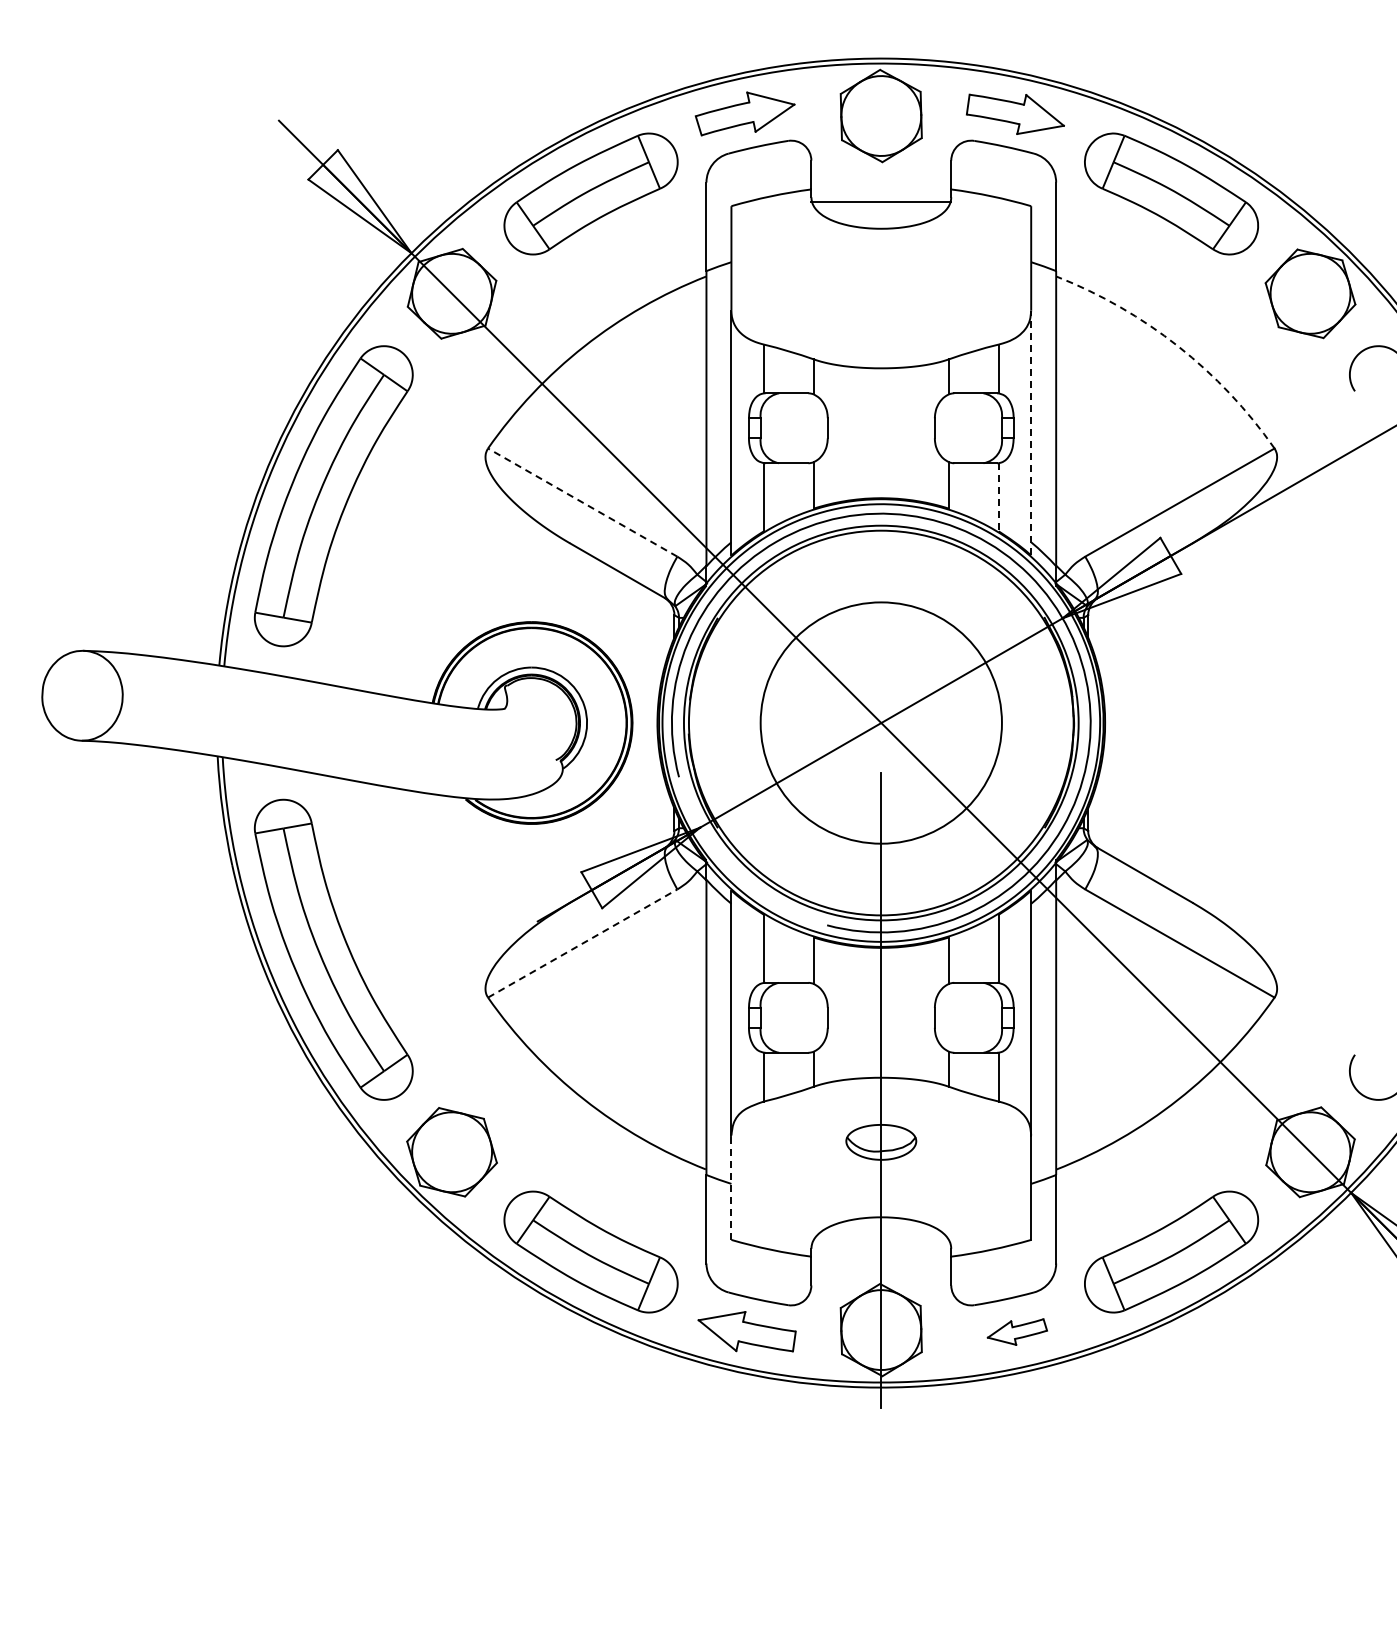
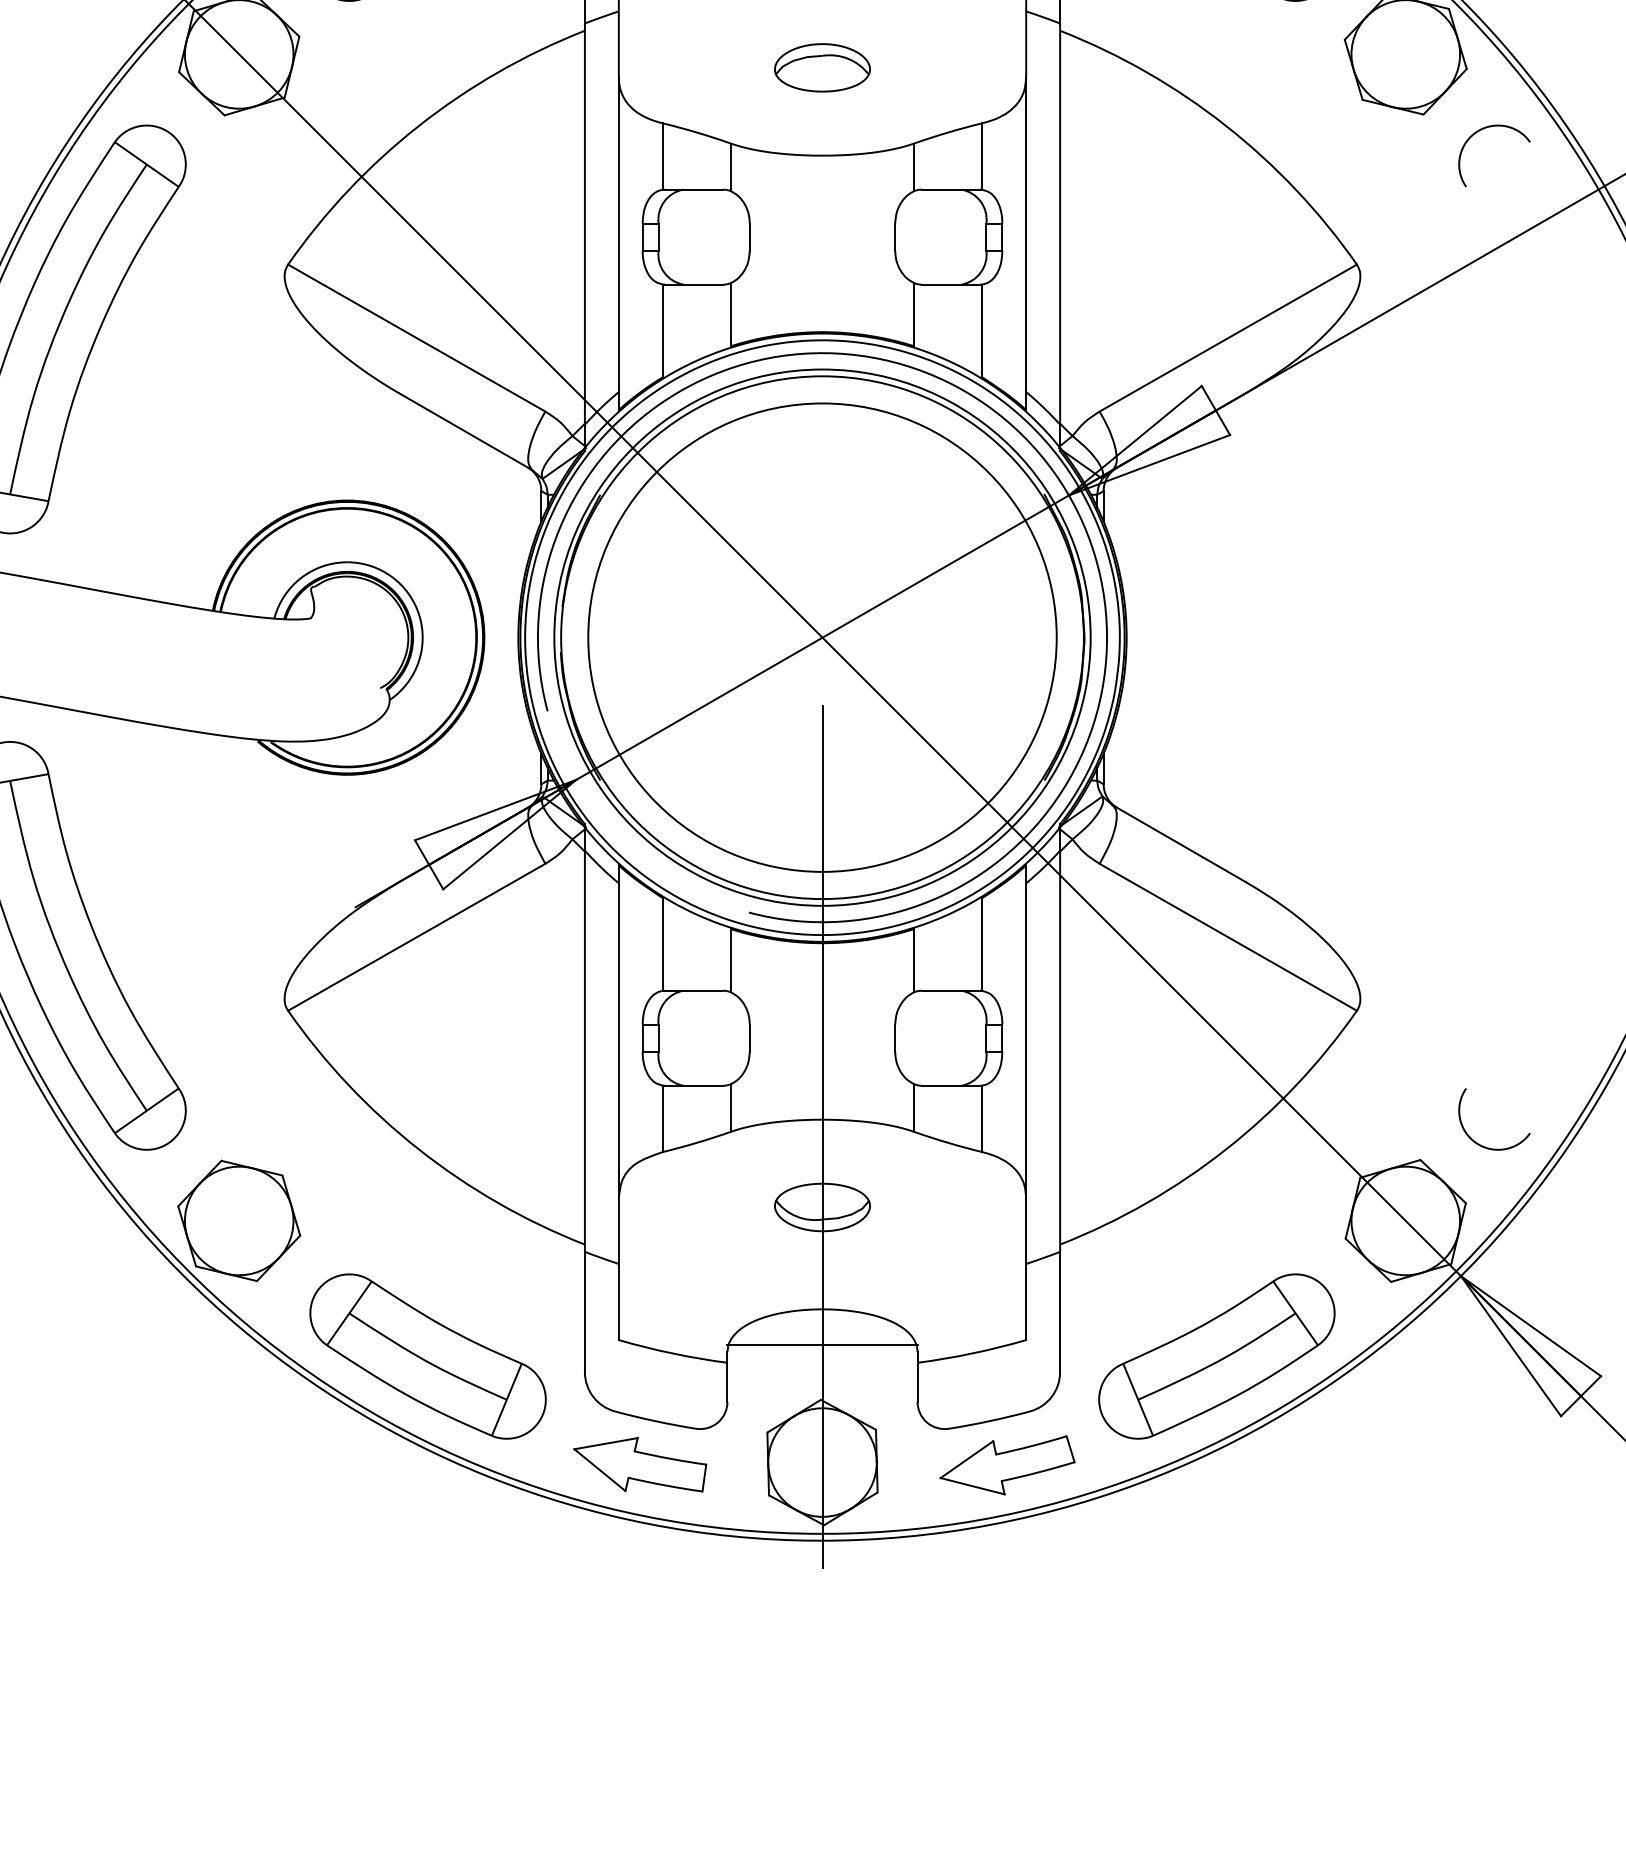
part: (881, 303) -> (822, 67), added
arc: (1178, 346) -> (1226, 125), dashed -> solid
line: (1031, 432) -> (1026, 242), dashed -> solid
line: (998, 497) -> (981, 331), dashed -> solid
line: (582, 502) -> (416, 337), dashed -> solid
circle: (880, 722) -> (821, 636), size x1.43
line: (583, 943) -> (417, 937), dashed -> solid
line: (731, 1187) -> (618, 1268), dashed -> solid
line: (881, 1243) -> (822, 1344), added
part: (1017, 1331) -> (1007, 1464), size x1.67

